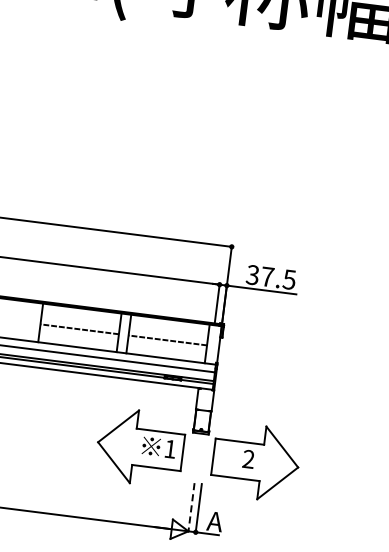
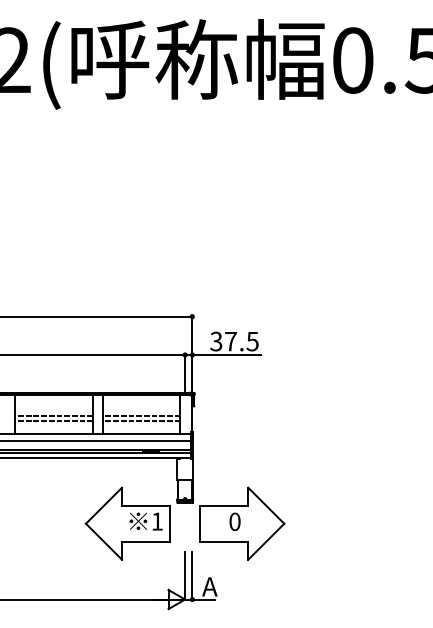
line: (78, 334) -> (53, 421), added
line: (167, 346) -> (141, 421), added
text: (248, 458) -> (234, 521), 2 -> 0
line: (191, 507) -> (185, 575), dashed -> solid

